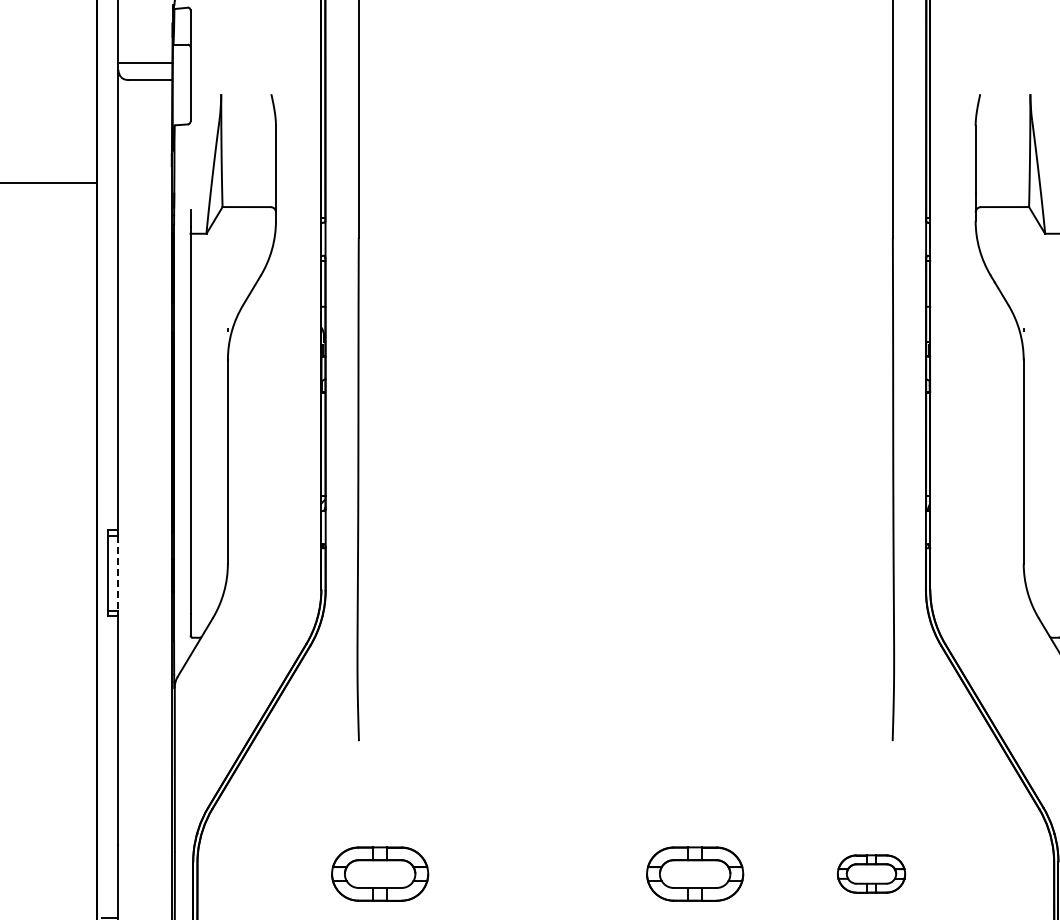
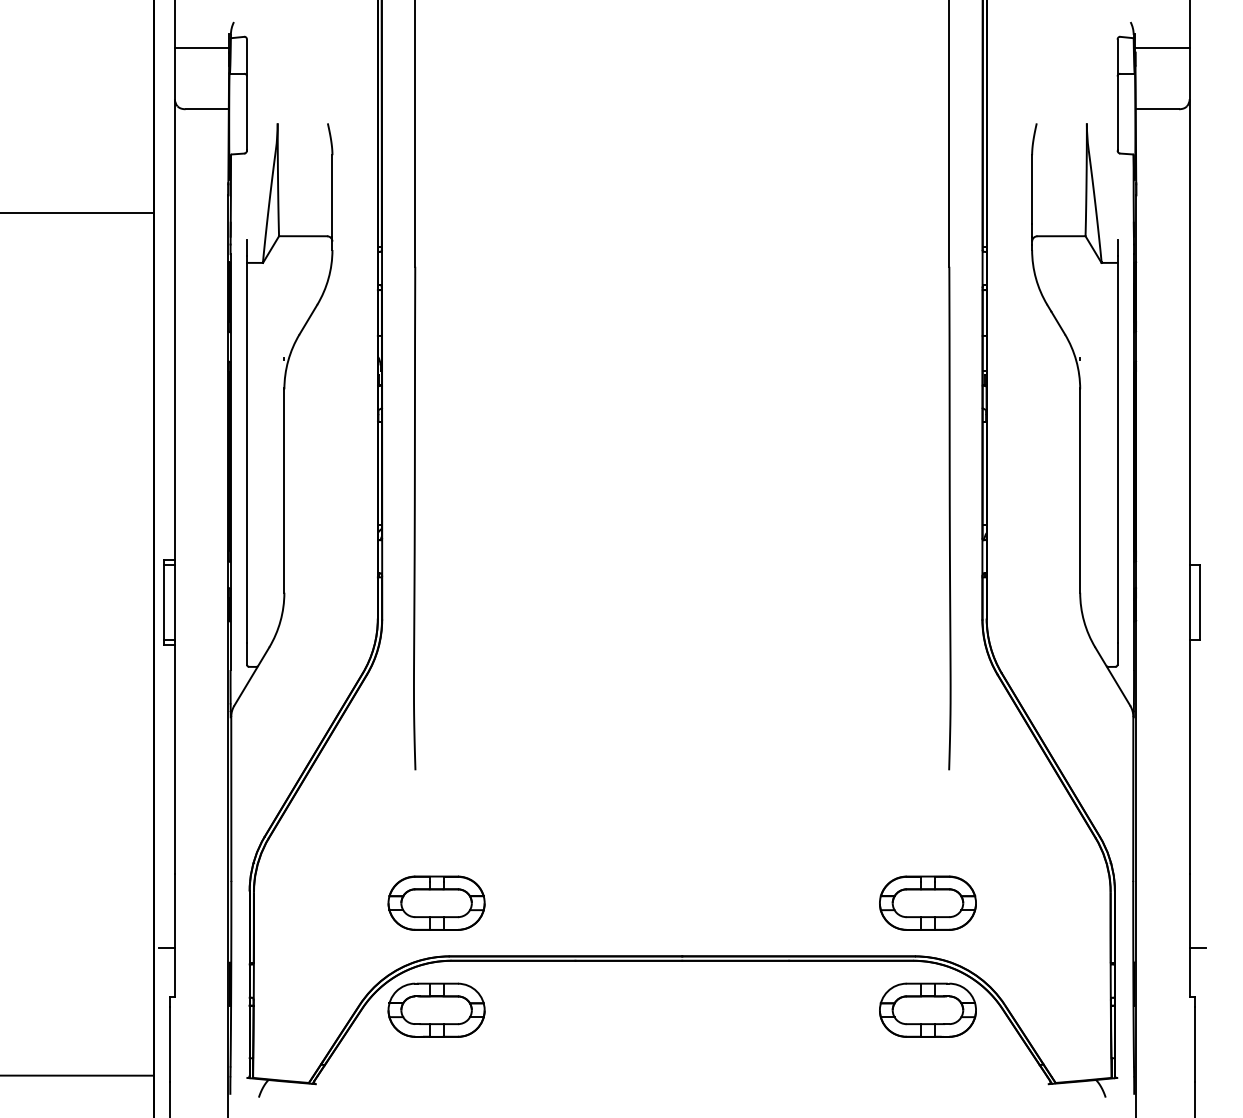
line: (145, 63) -> (201, 48), moved
line: (118, 573) -> (174, 602), dashed -> solid
part: (695, 873) -> (751, 902), removed
part: (871, 873) -> (927, 902), size x1.43

